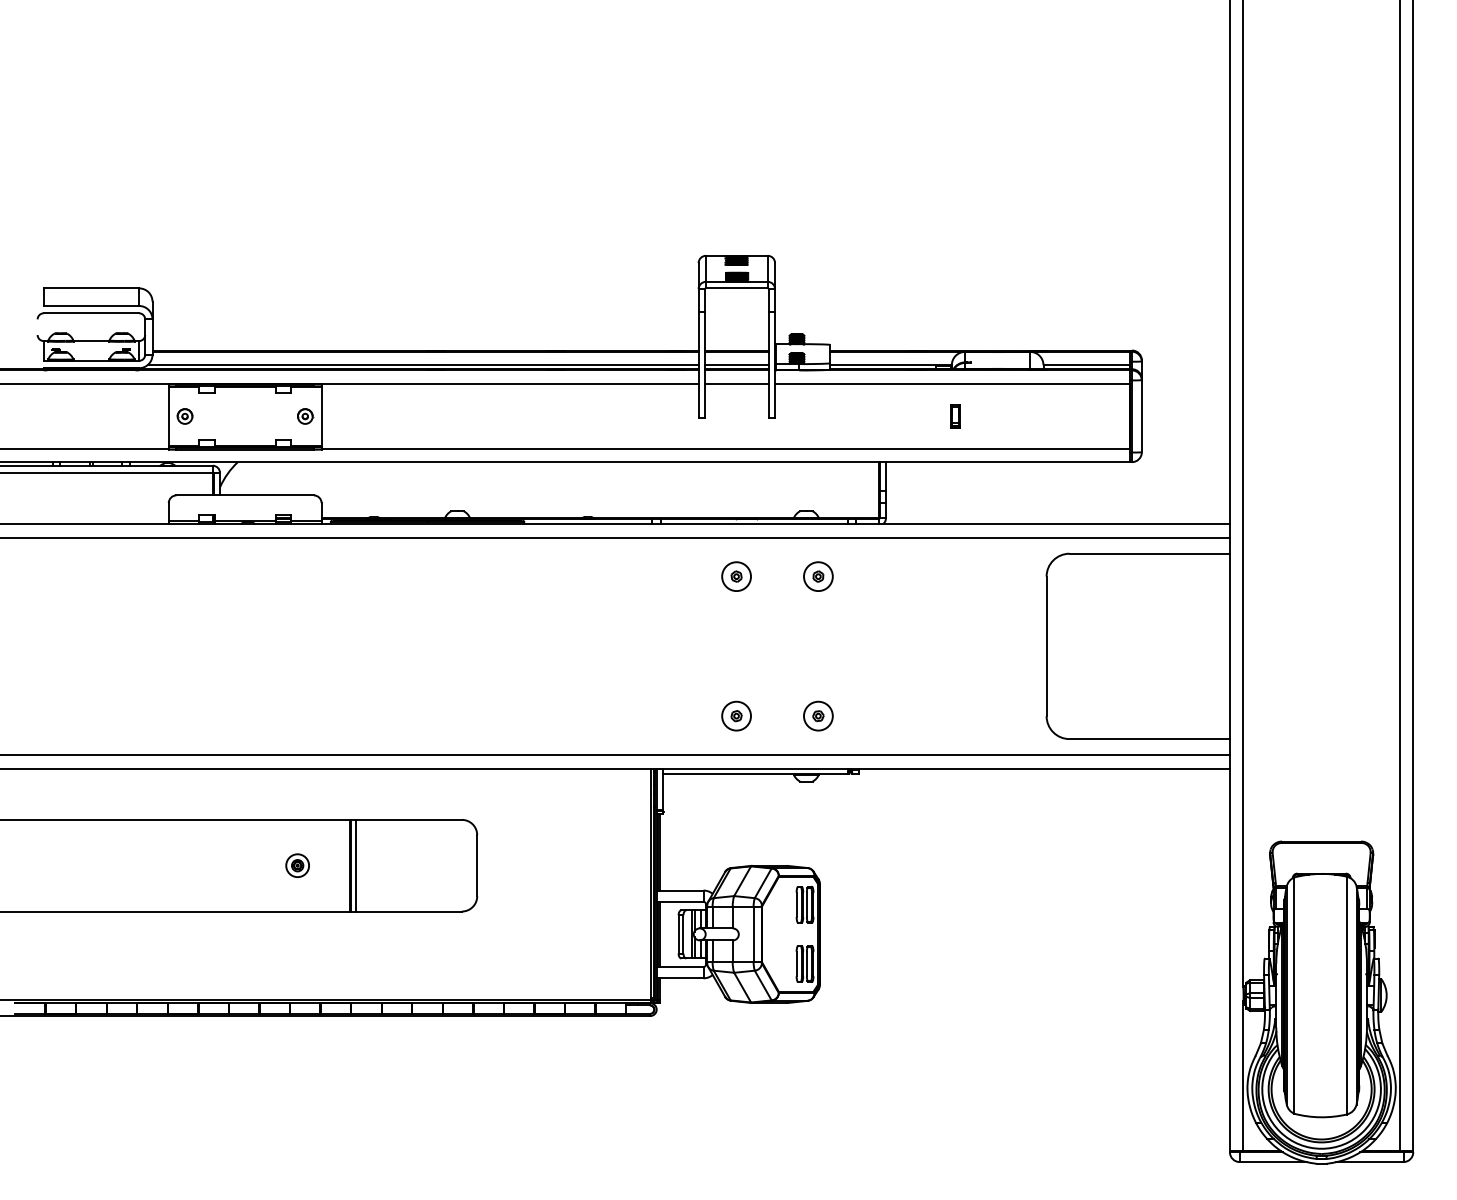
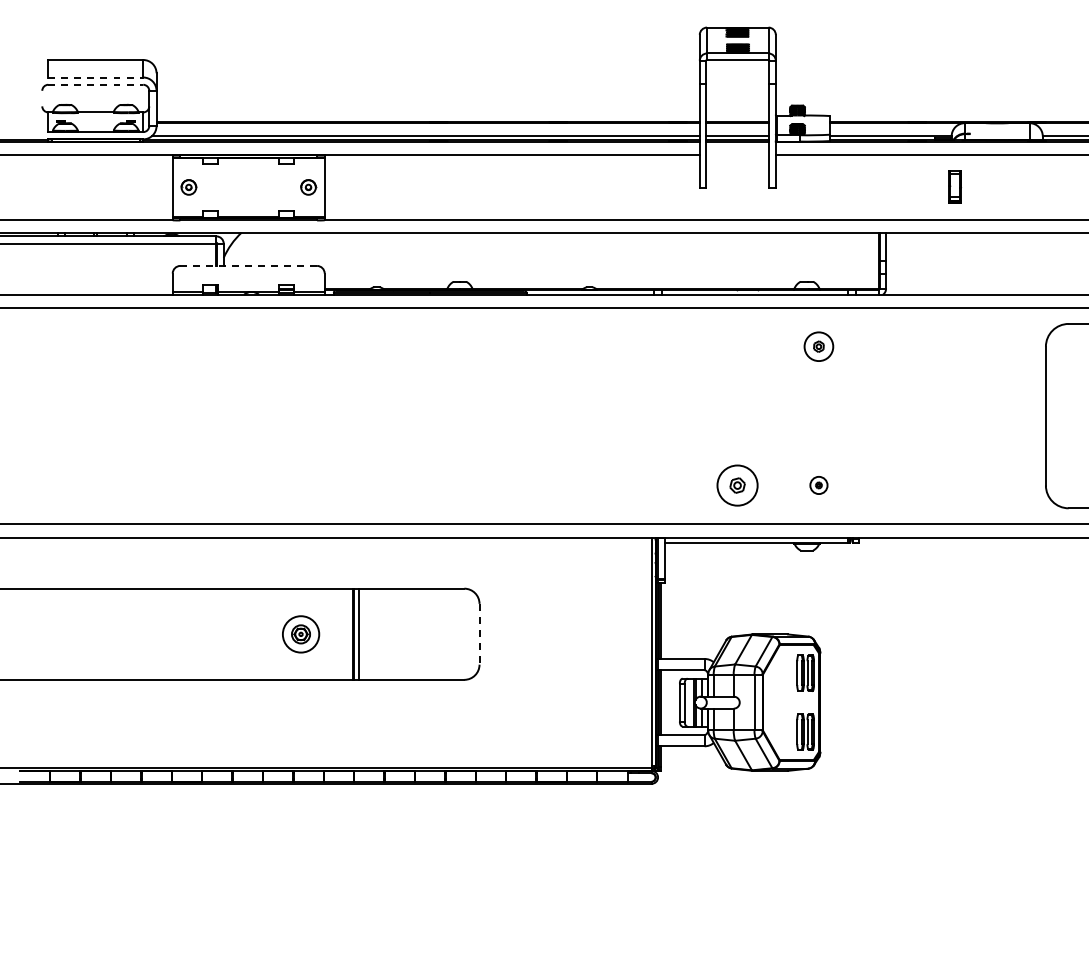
line: (91, 305) -> (95, 77), solid -> dashed
line: (91, 313) -> (95, 84), solid -> dashed
line: (736, 384) -> (737, 155), removed
part: (955, 416) -> (955, 187), size x1.4
line: (245, 495) -> (249, 266), solid -> dashed
part: (736, 576) -> (737, 346), removed
part: (736, 715) -> (737, 484), size x1.4
part: (818, 715) -> (819, 484), size x0.6
part: (297, 865) -> (300, 634), size x1.6
line: (477, 865) -> (479, 634), solid -> dashed

